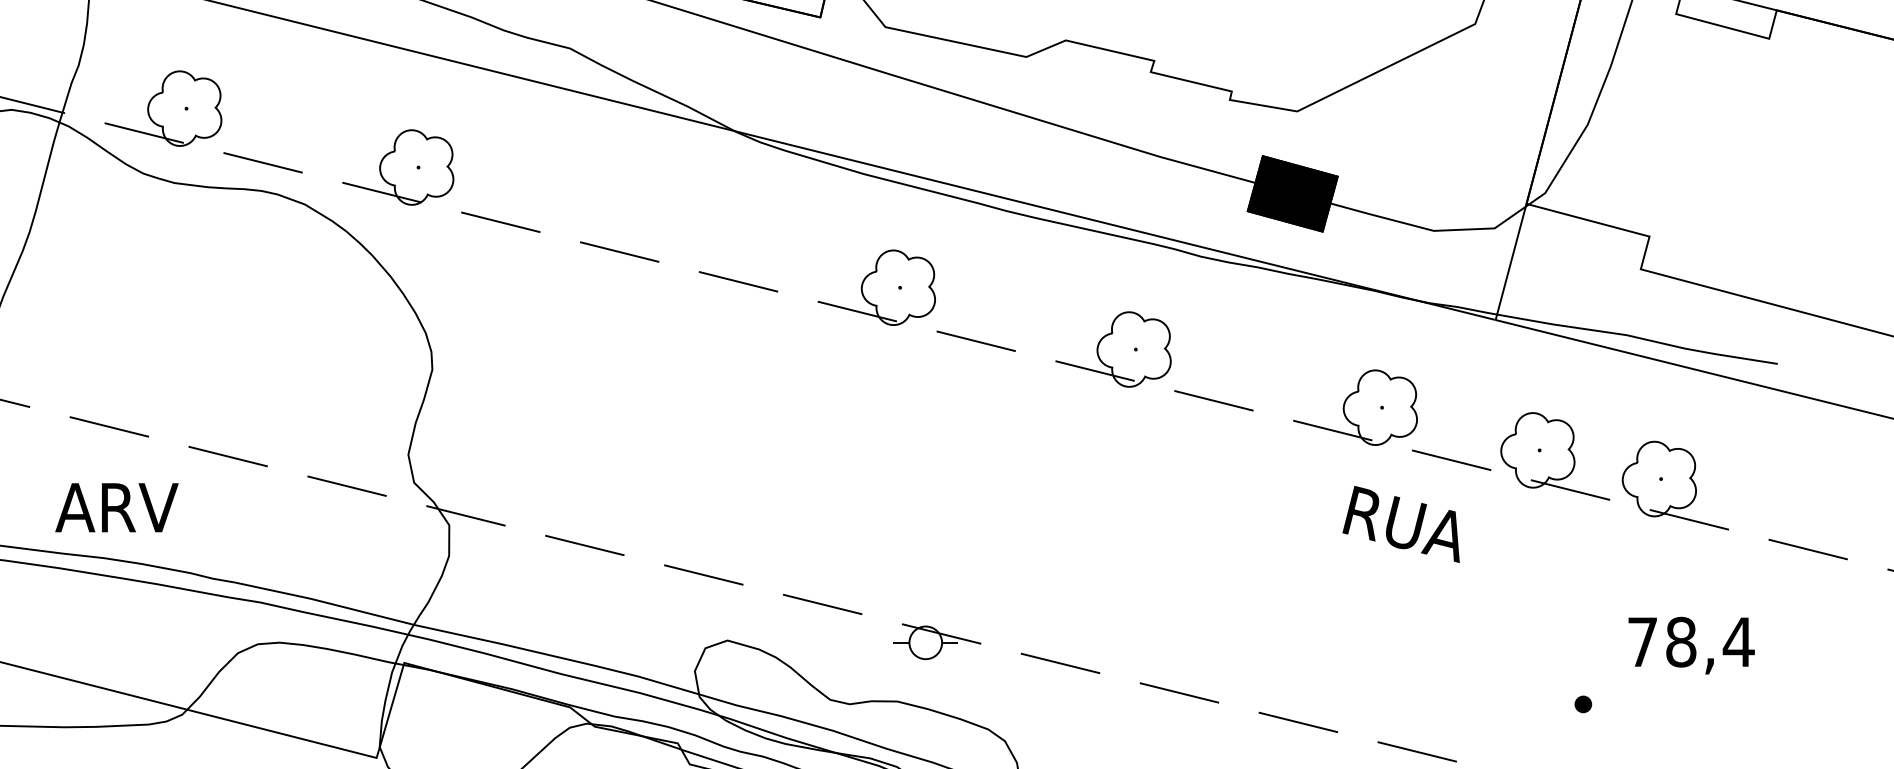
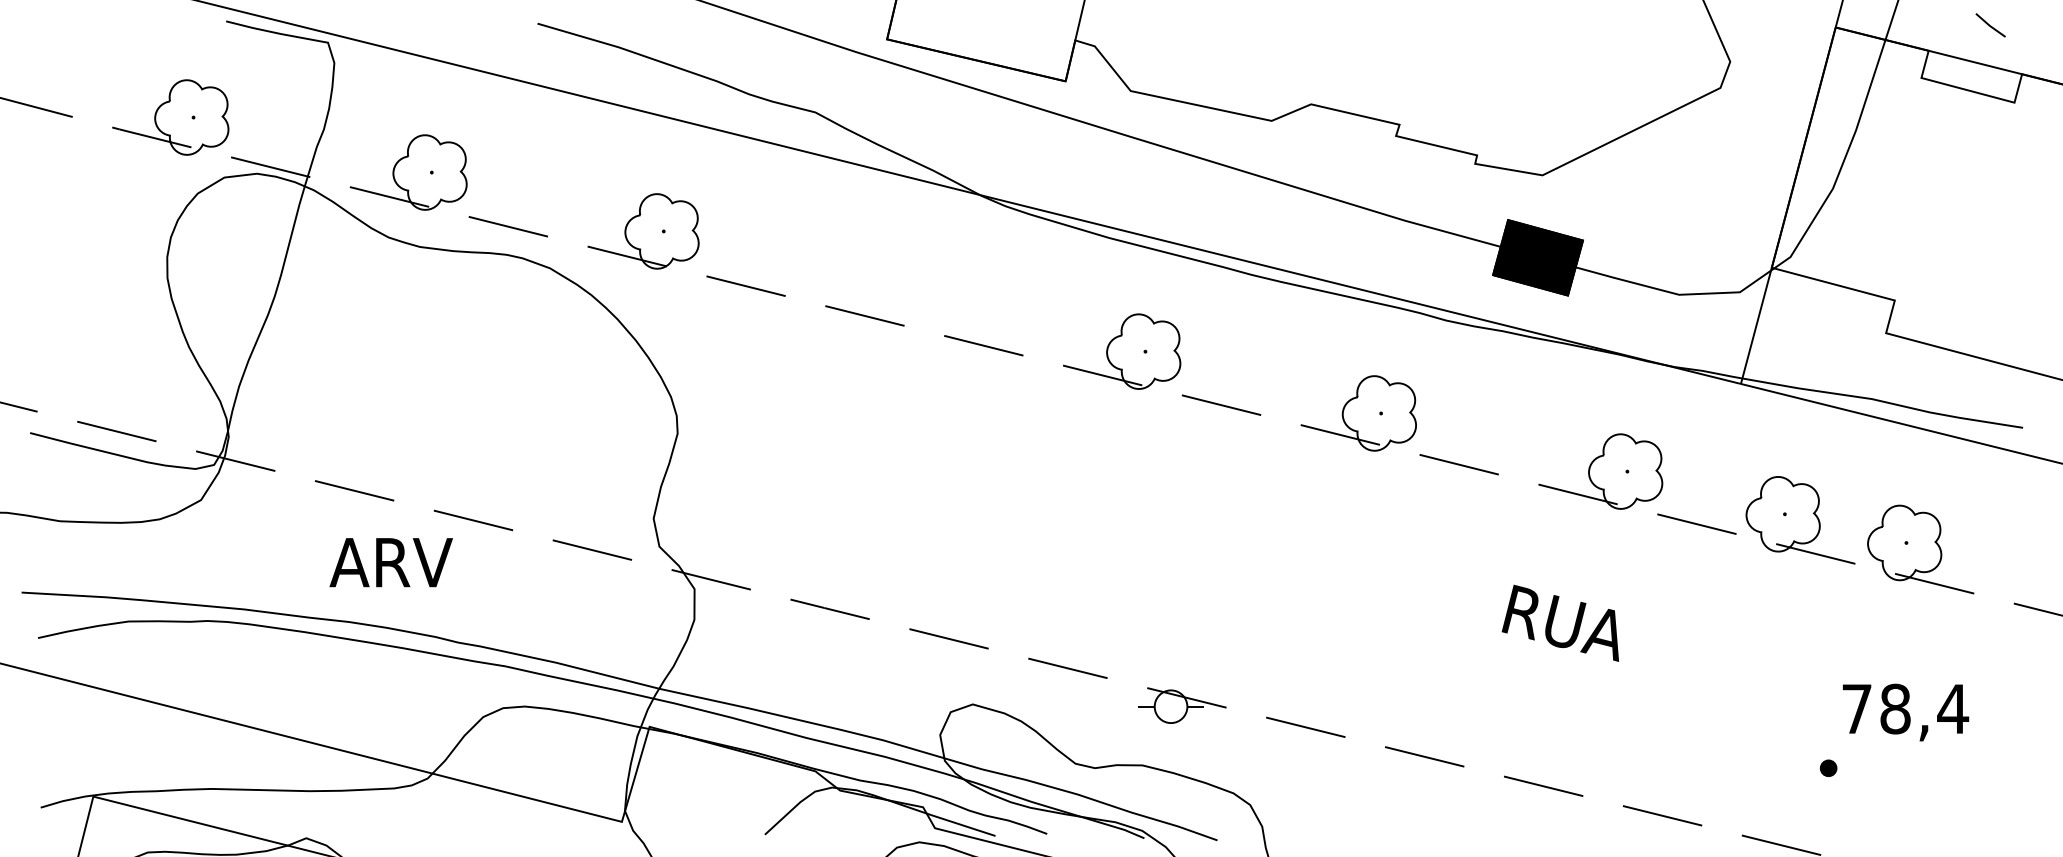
text: (116, 507) -> (390, 562), moved
text: (1400, 523) -> (1559, 622), moved
text: (1692, 645) -> (1906, 712), moved

